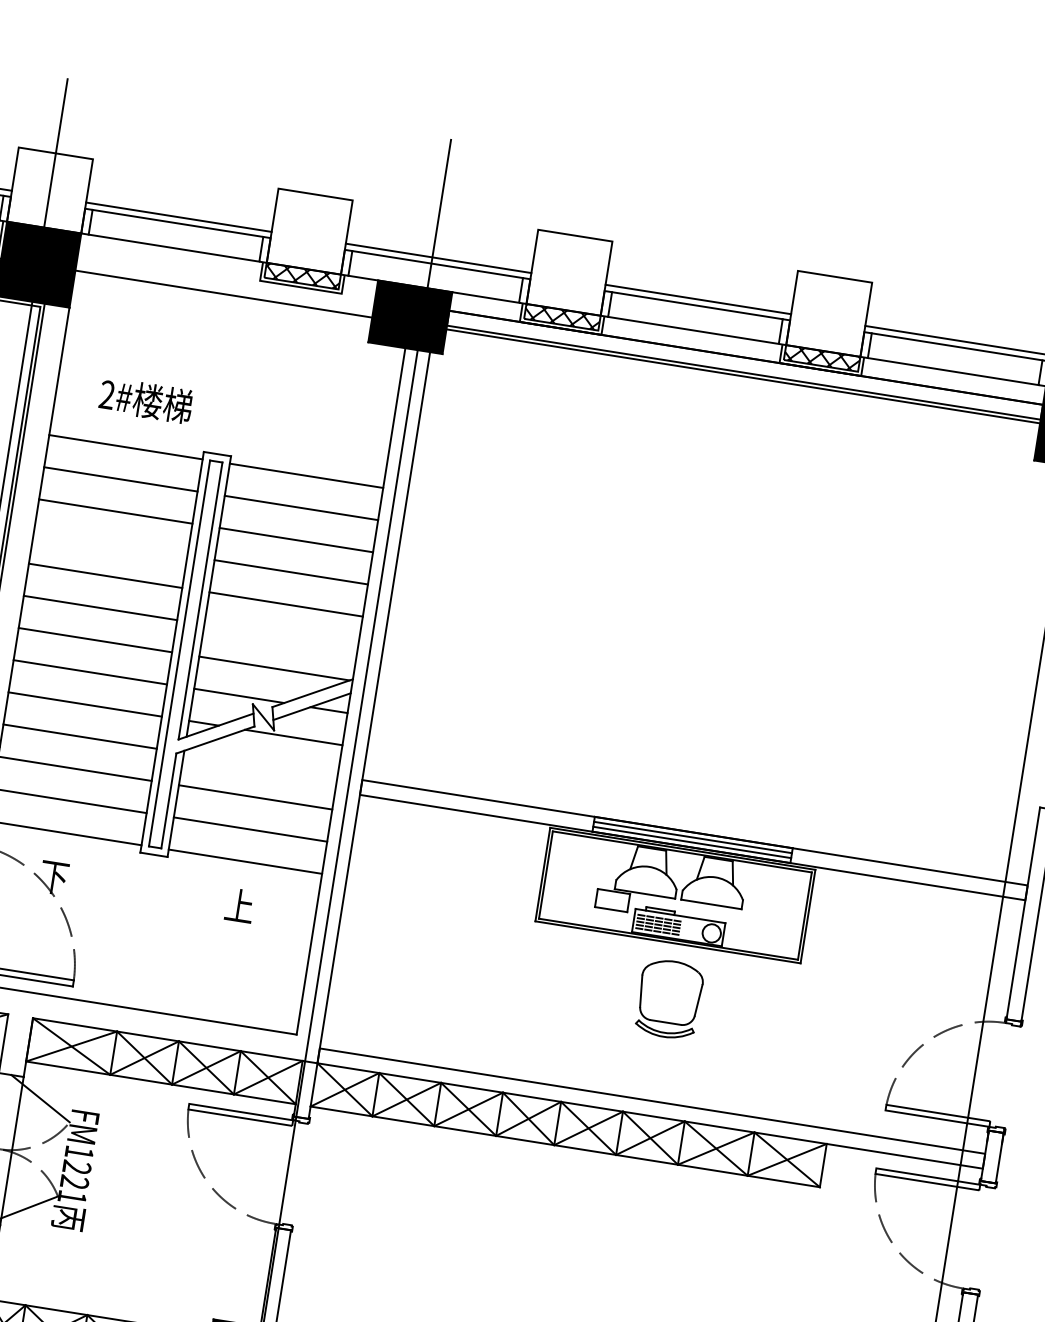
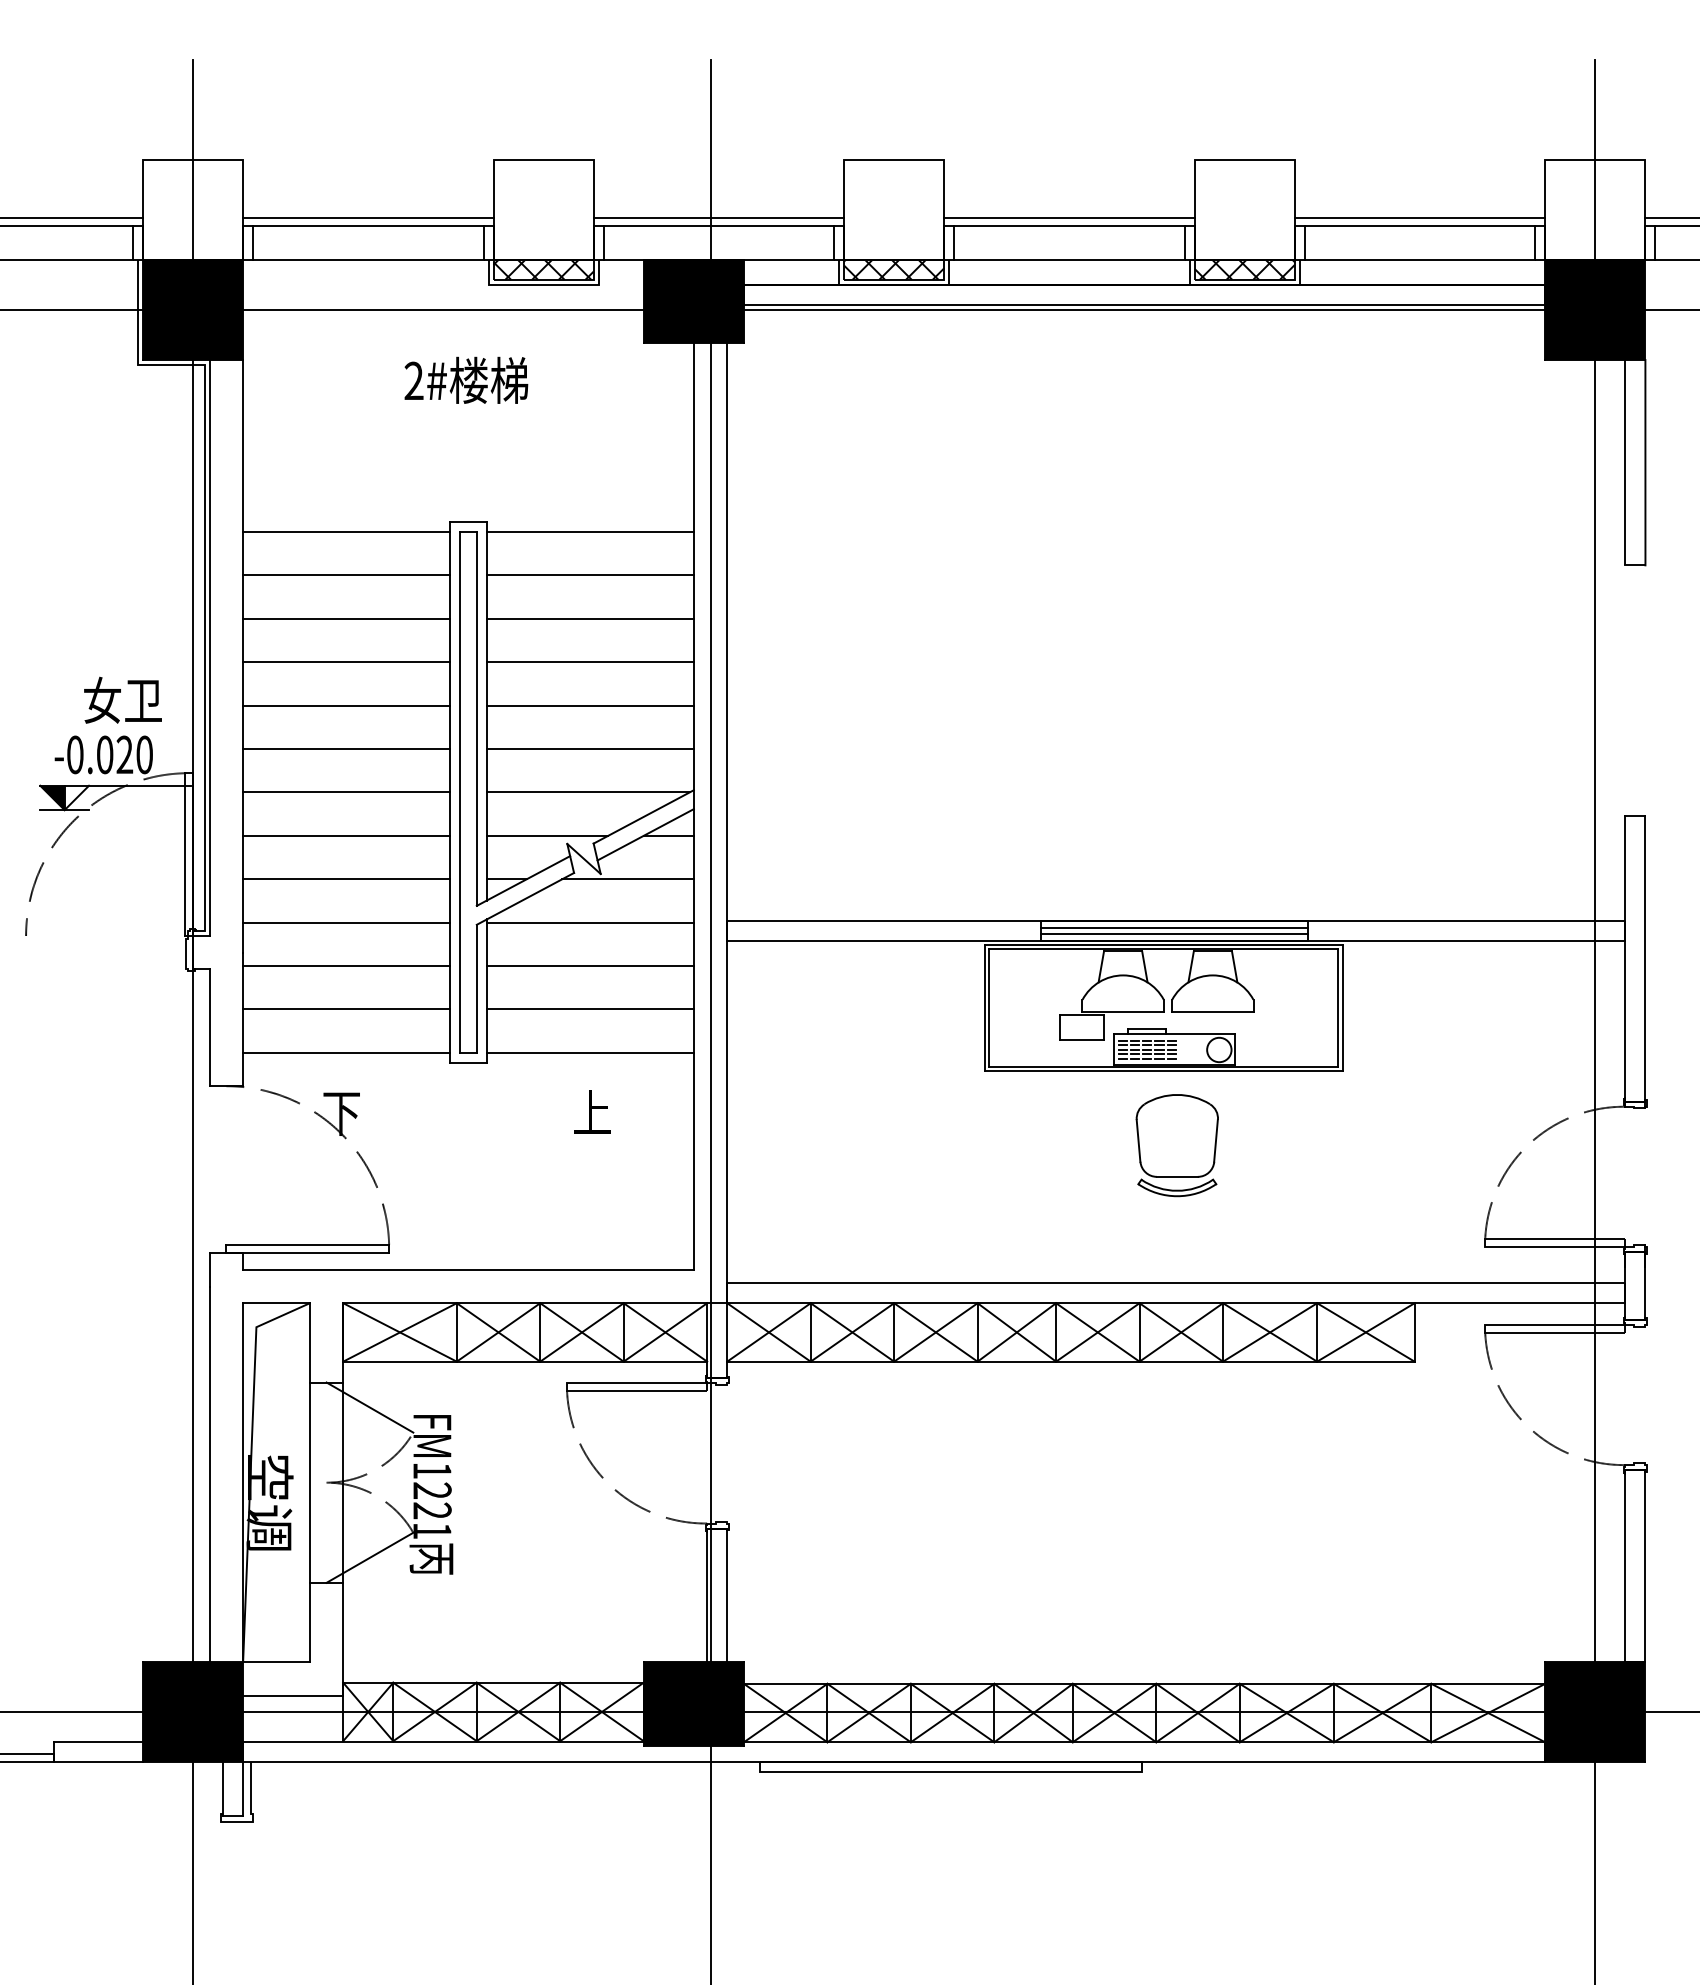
text: (146, 399) -> (466, 379), moved
line: (110, 543) -> (346, 662), added
line: (280, 636) -> (589, 748), added
line: (260, 765) -> (589, 922), added

